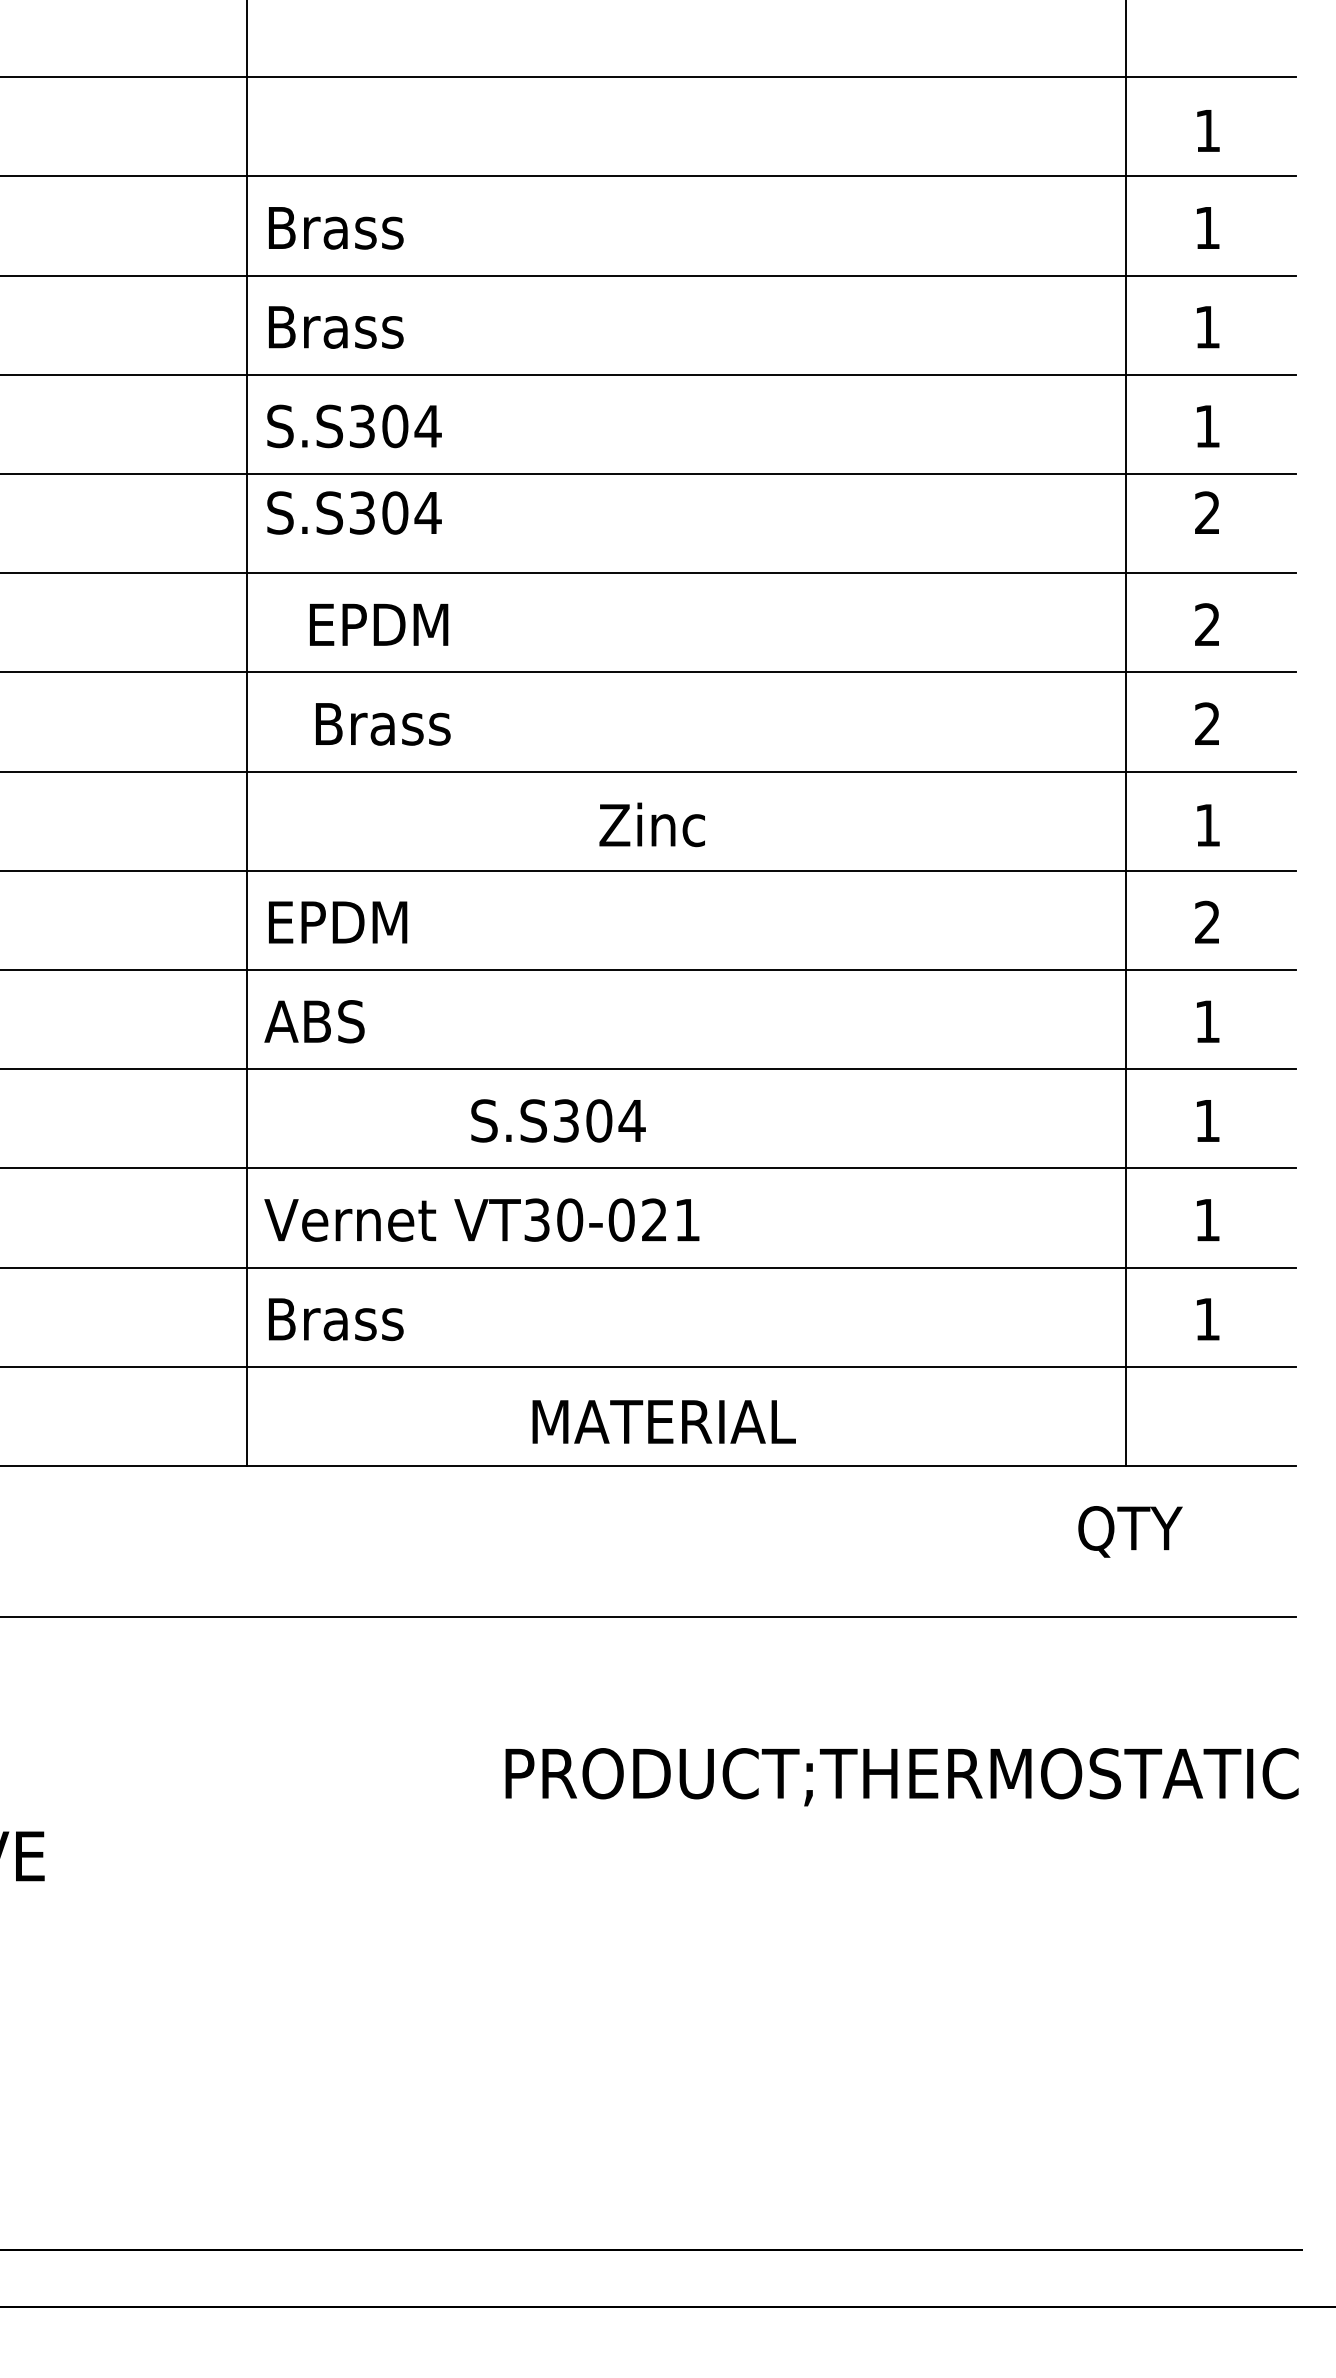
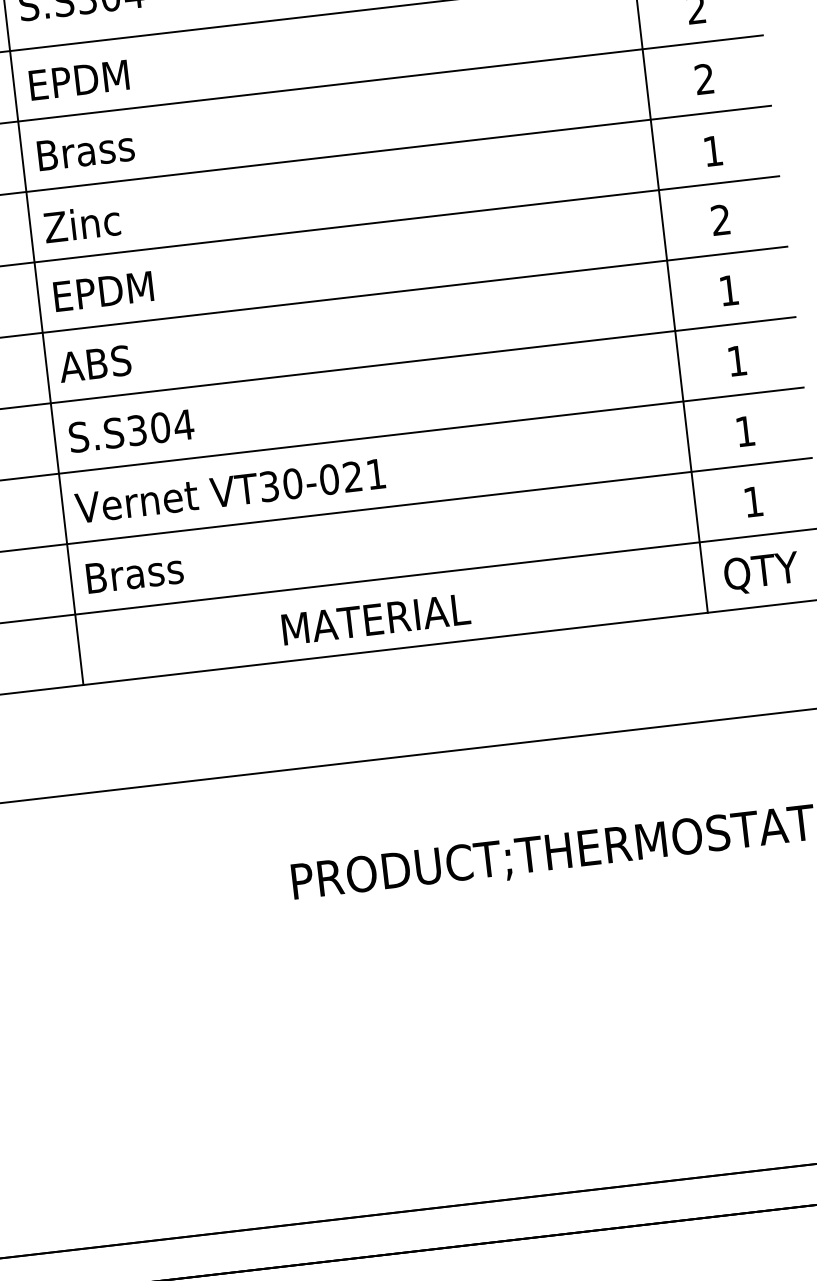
text: (379, 624) -> (79, 79), moved
text: (383, 724) -> (86, 151), moved
text: (651, 824) -> (81, 223), moved
text: (558, 1120) -> (131, 430), moved
text: (1130, 1531) -> (761, 573), moved

